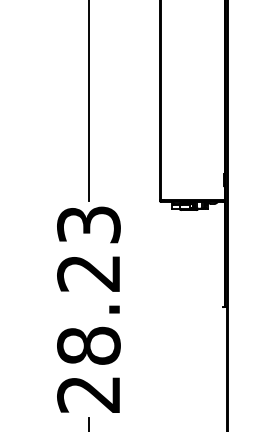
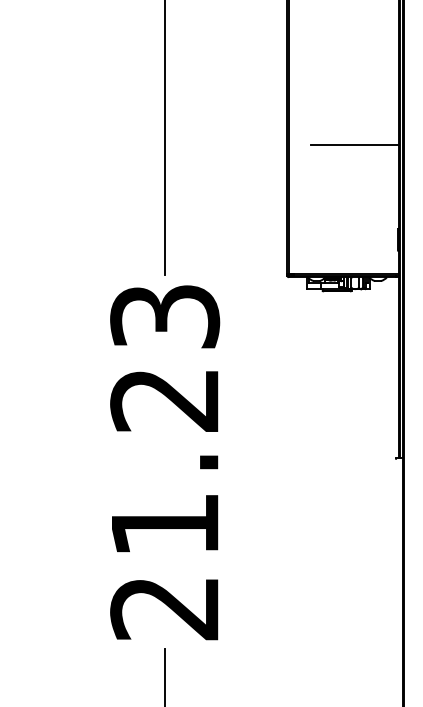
line: (198, 125) -> (353, 145), added
text: (88, 345) -> (164, 524), 28.23 -> 21.23

